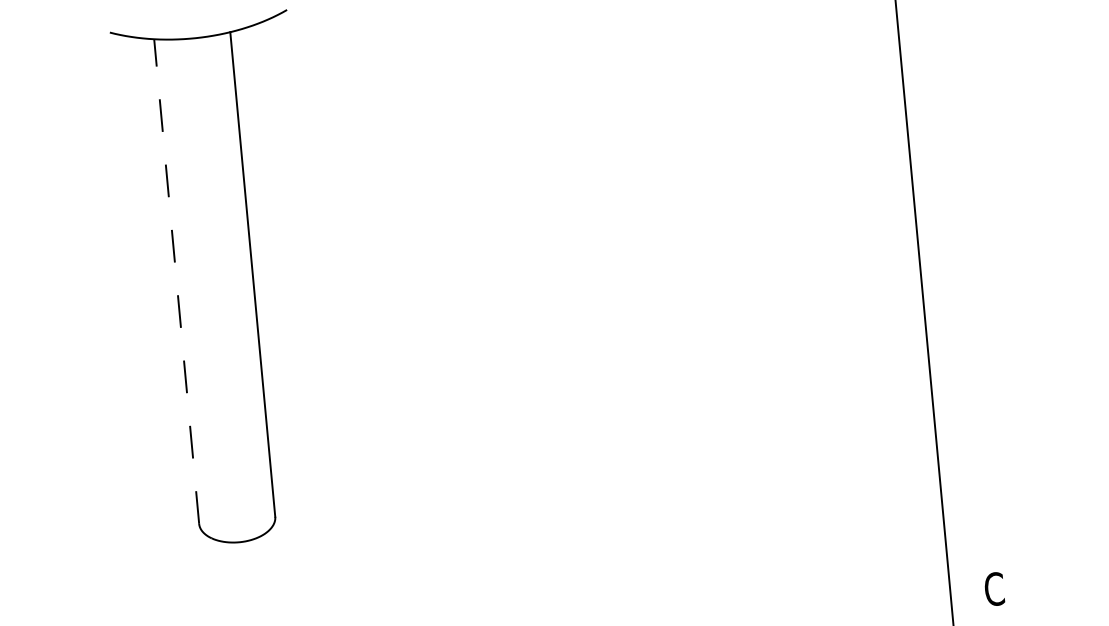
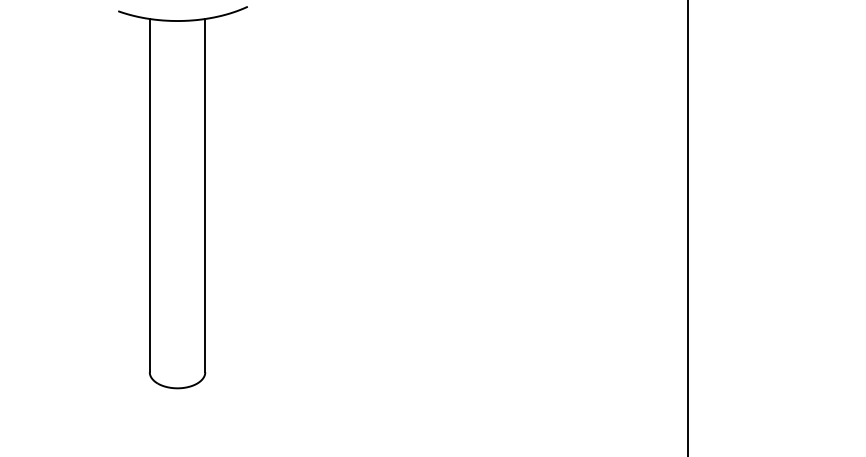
line: (176, 281) -> (149, 195), dashed -> solid

